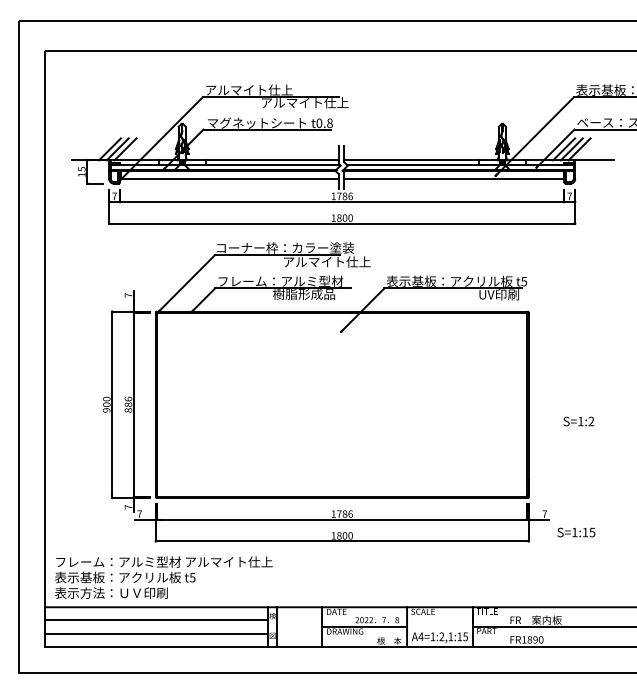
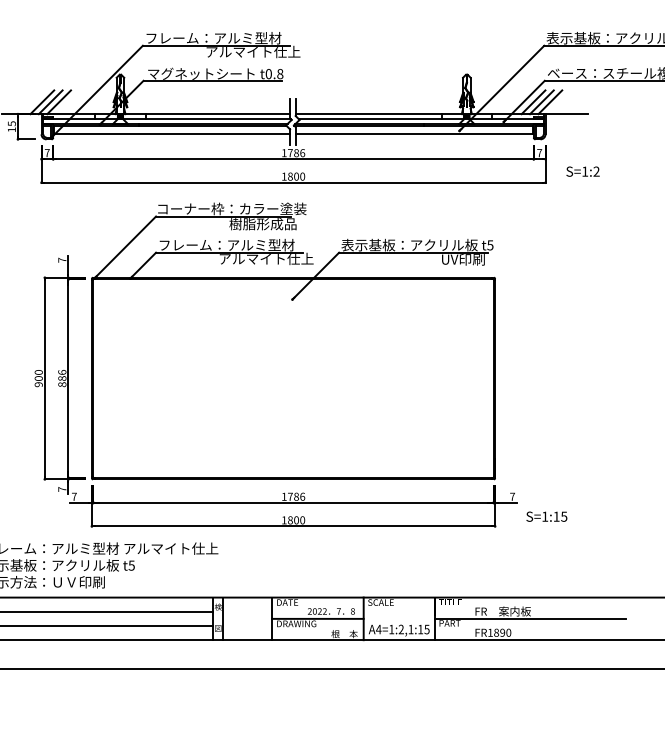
text: (268, 89) -> (213, 37), アルマイト仕上 -> フレーム：アルミ型材
text: (326, 261) -> (276, 223), アルマイト仕上 -> 樹脂形成品
text: (316, 293) -> (265, 258), 樹脂形成品 -> アルマイト仕上
text: (578, 421) -> (582, 171), moved

